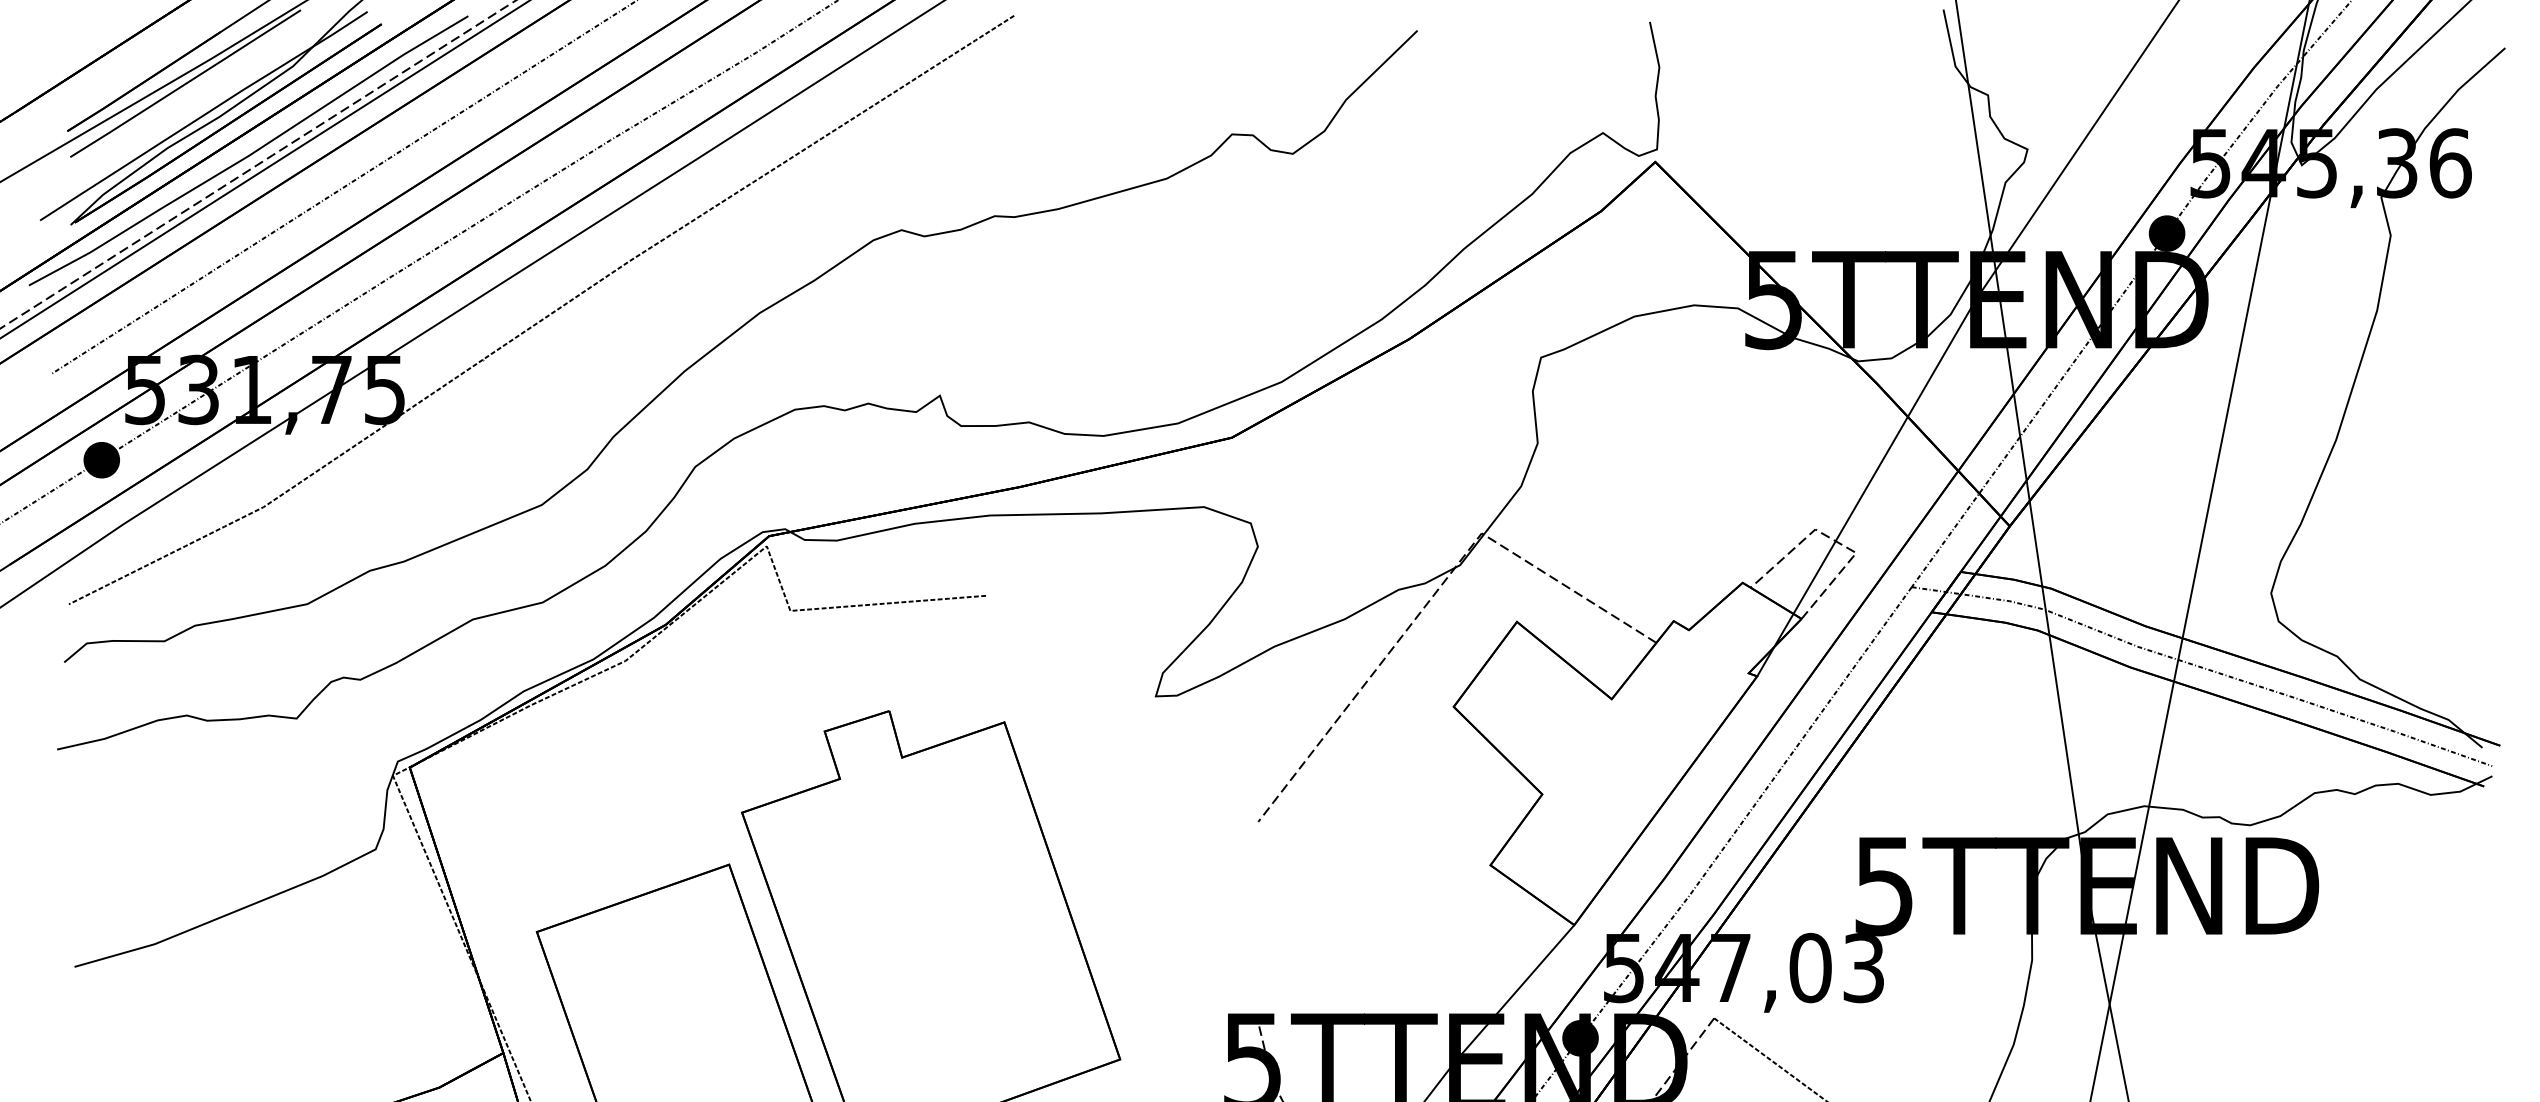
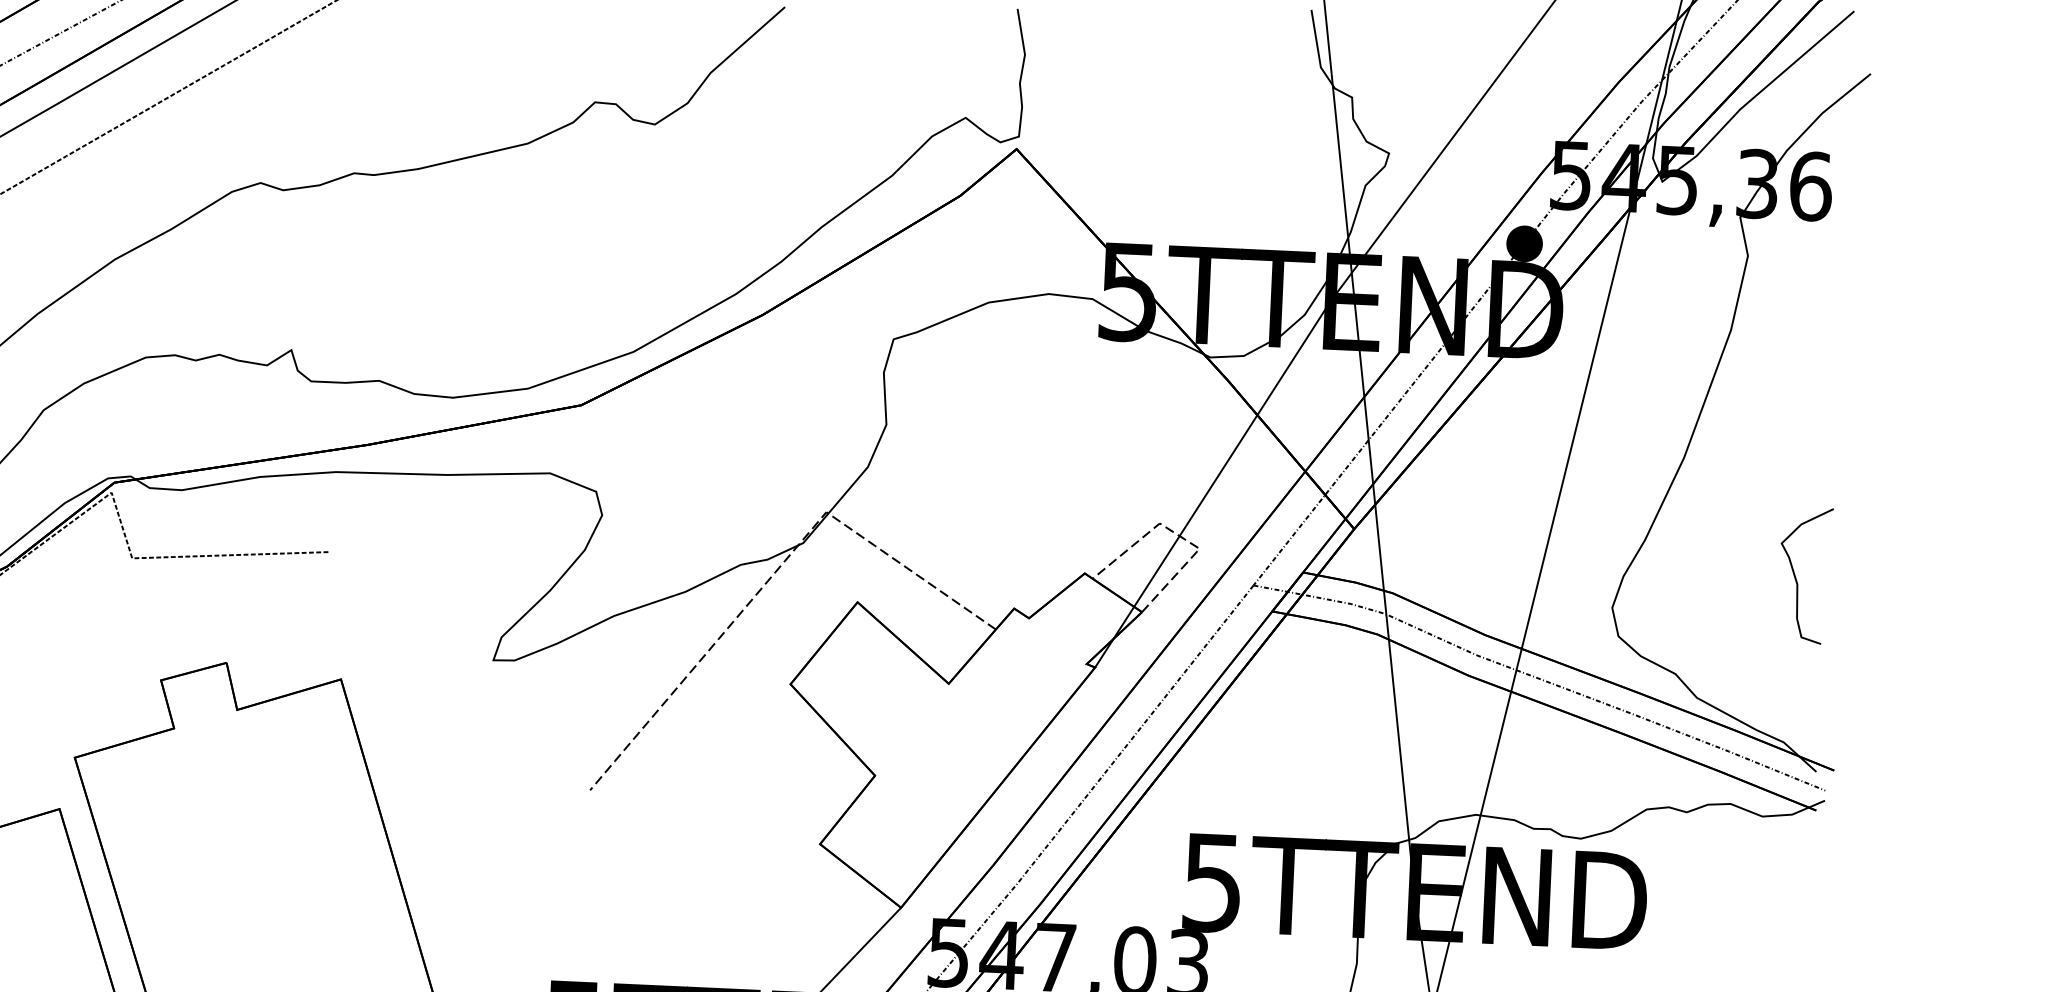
curve: (2453, 553) -> (1796, 576), added

